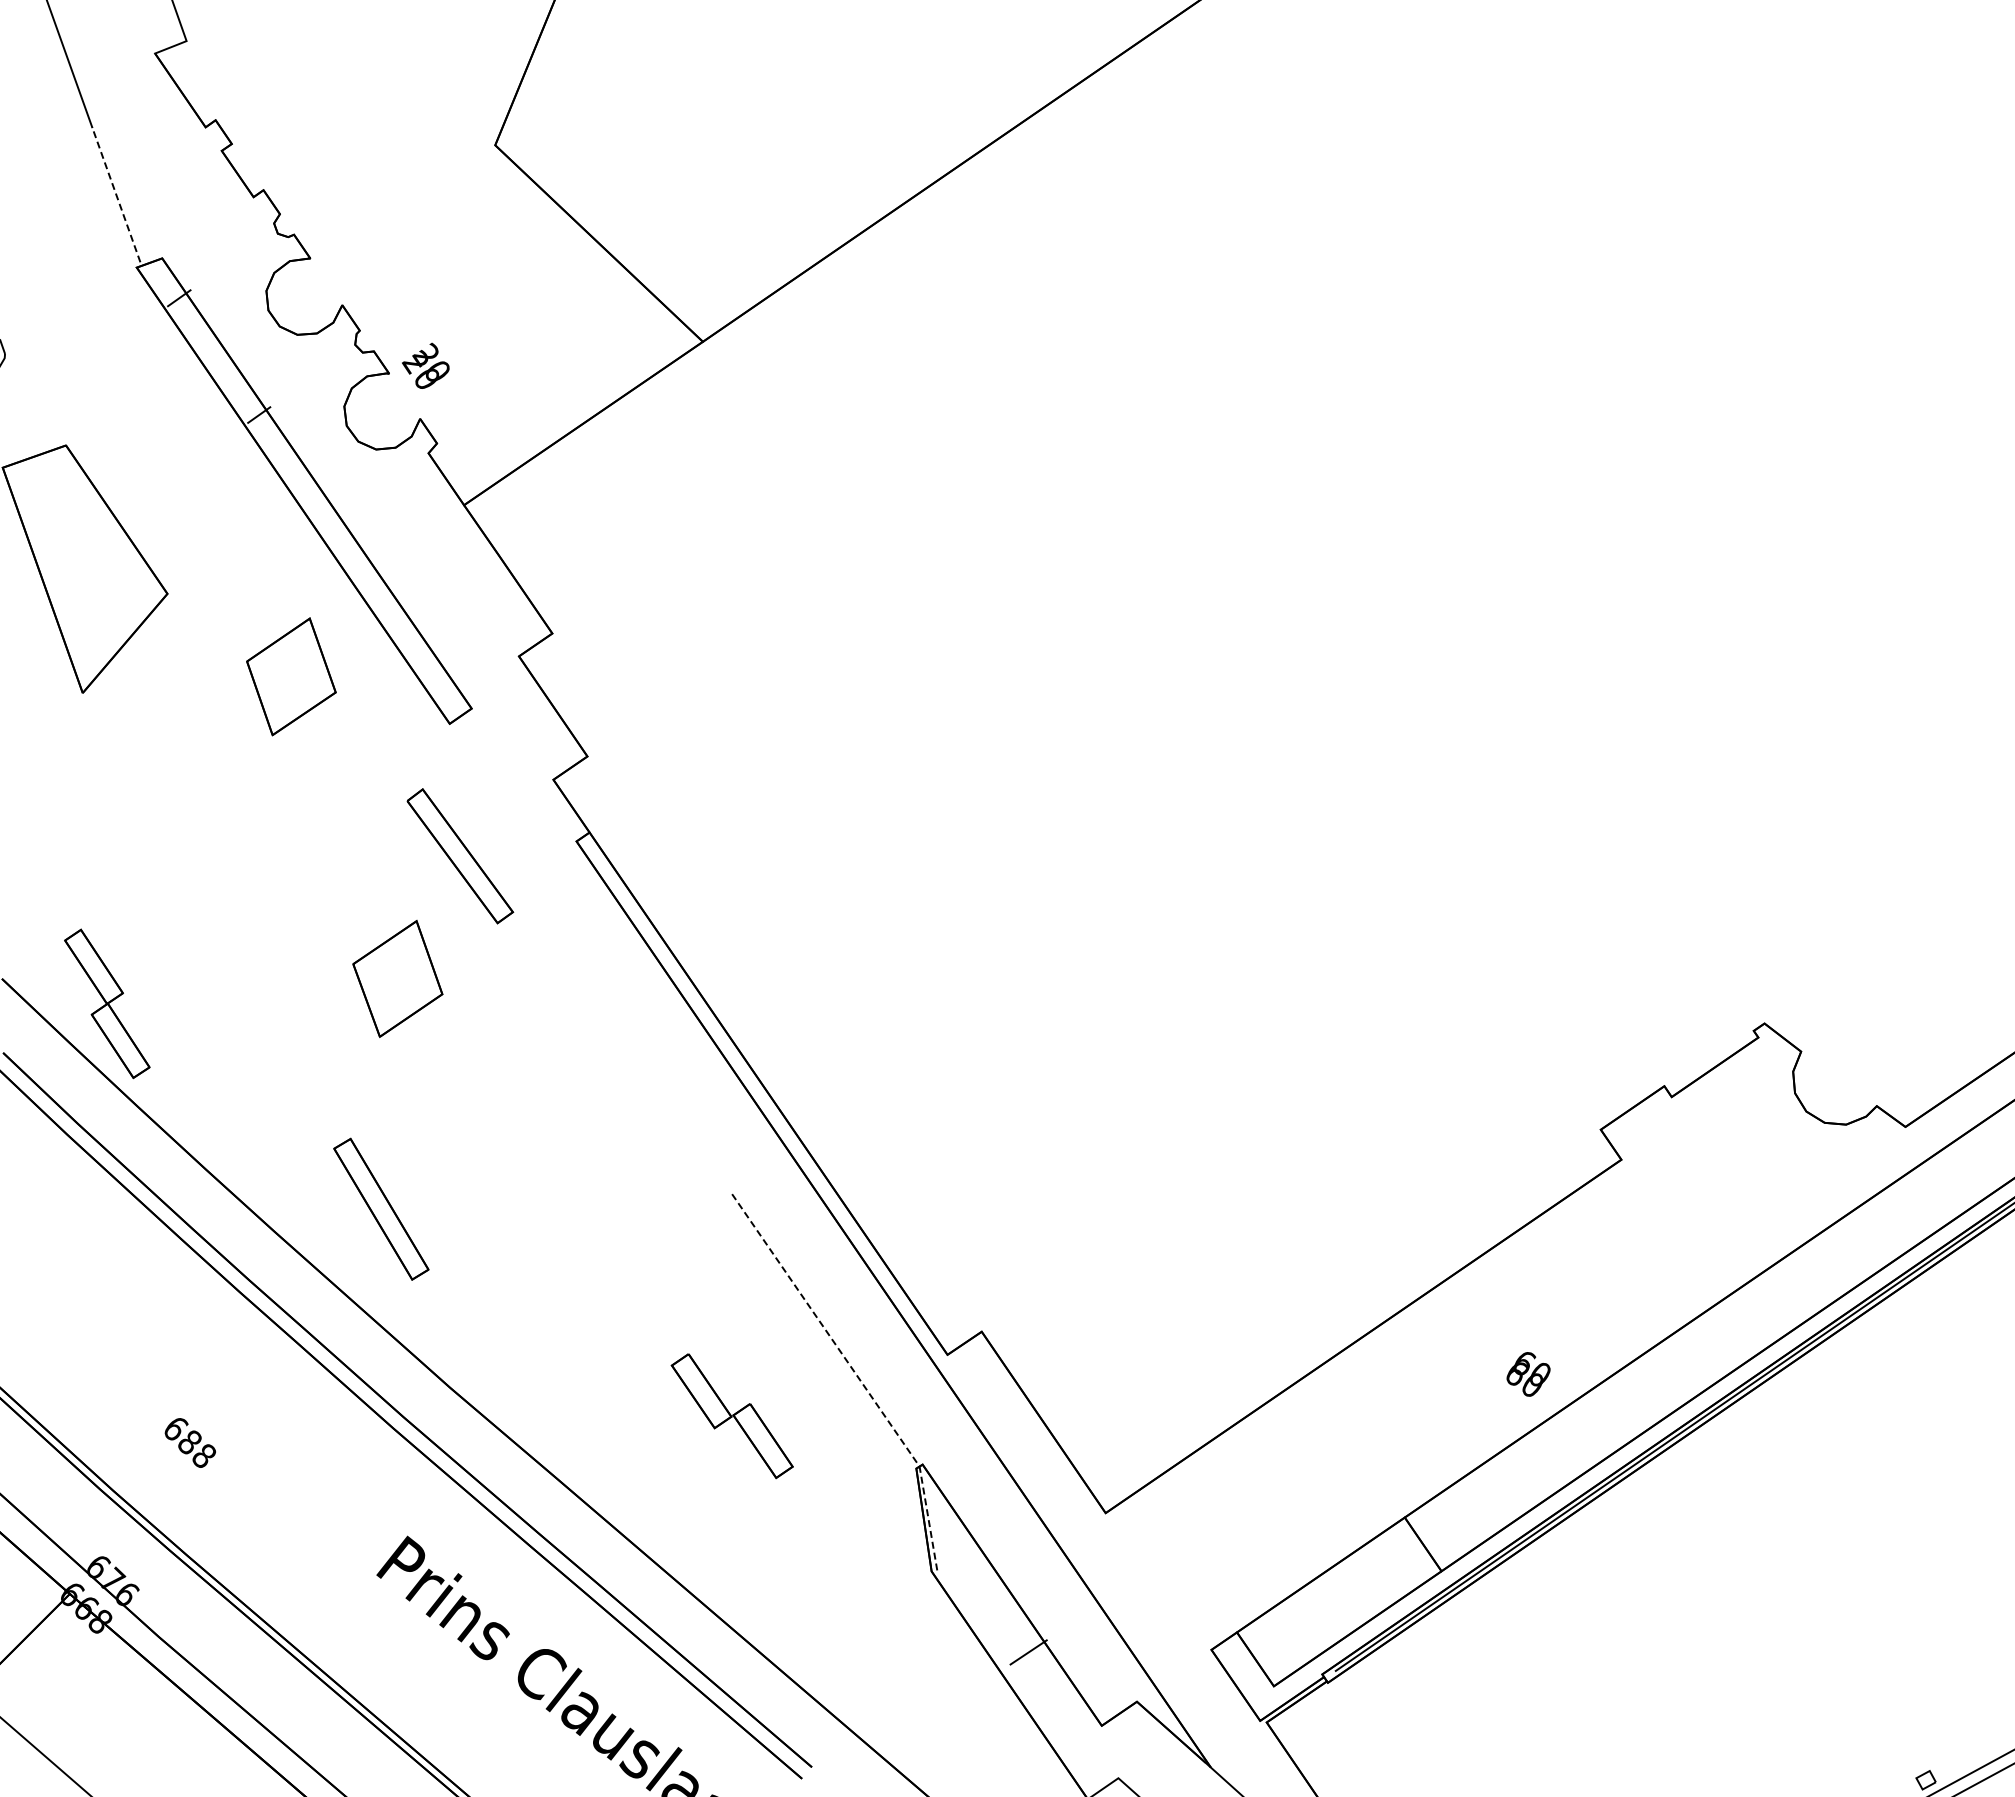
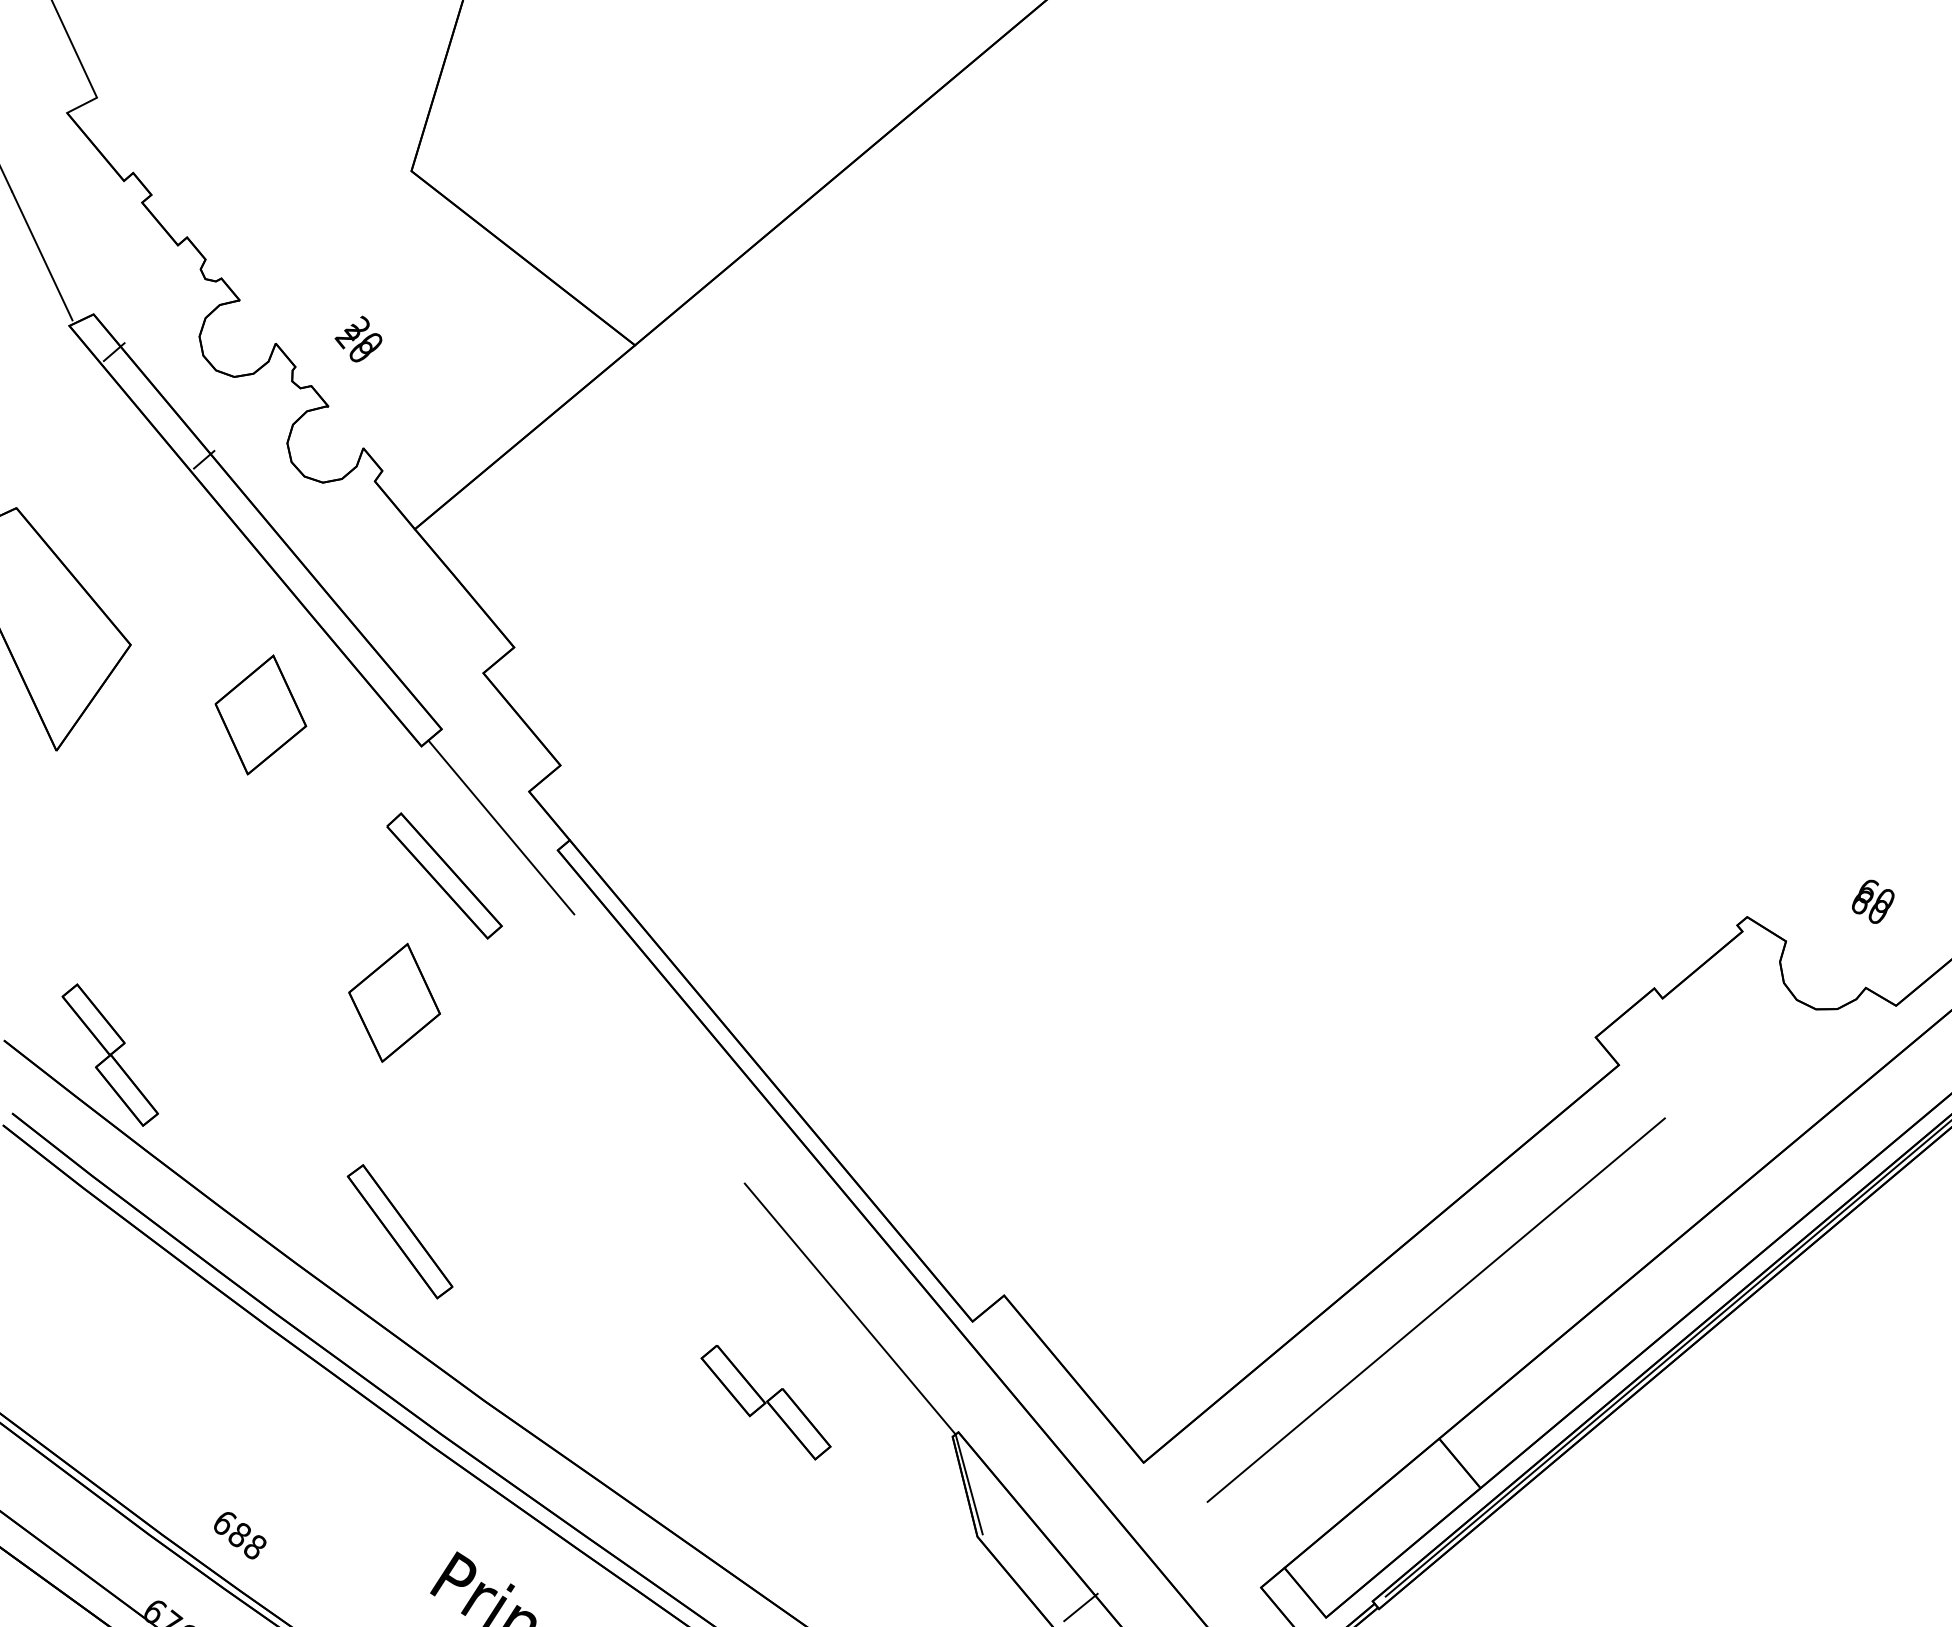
line: (116, 194) -> (42, 255), dashed -> solid
text: (425, 365) -> (358, 338), moved
line: (521, 812) -> (500, 826), added
line: (855, 1373) -> (883, 1348), dashed -> solid
text: (1528, 1374) -> (1873, 901), moved
line: (1414, 1387) -> (1436, 1309), added
text: (189, 1442) -> (239, 1535), moved

